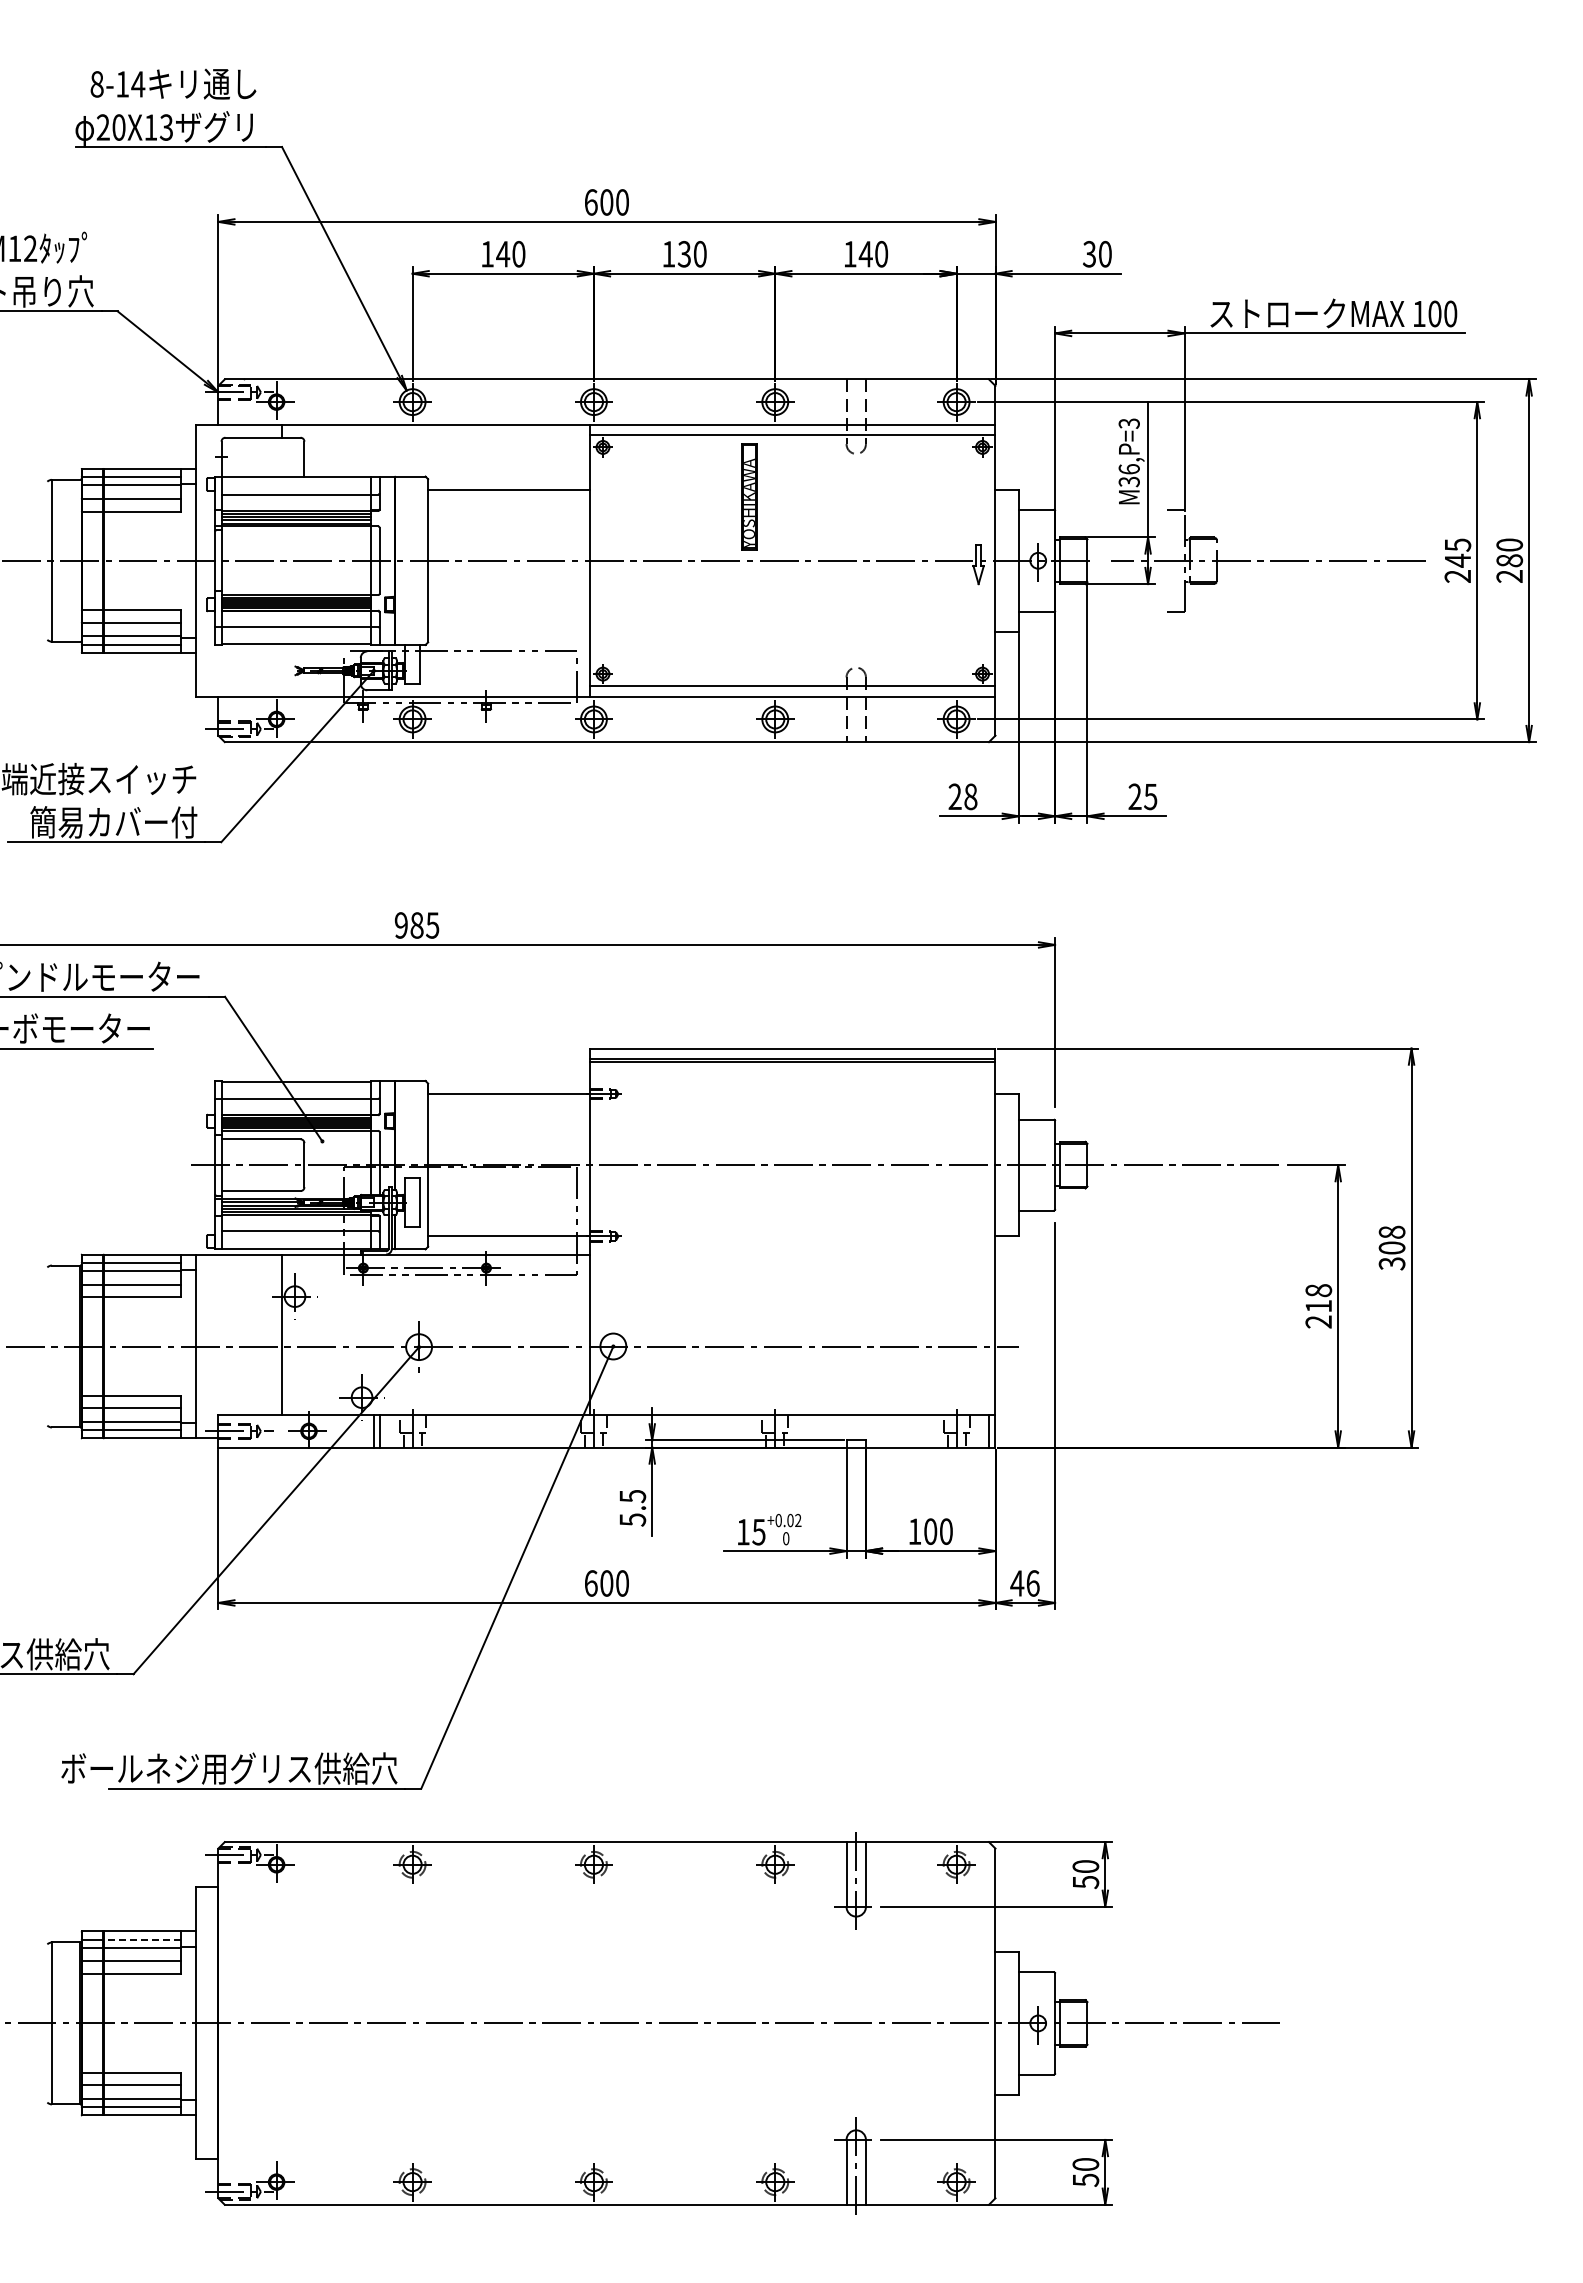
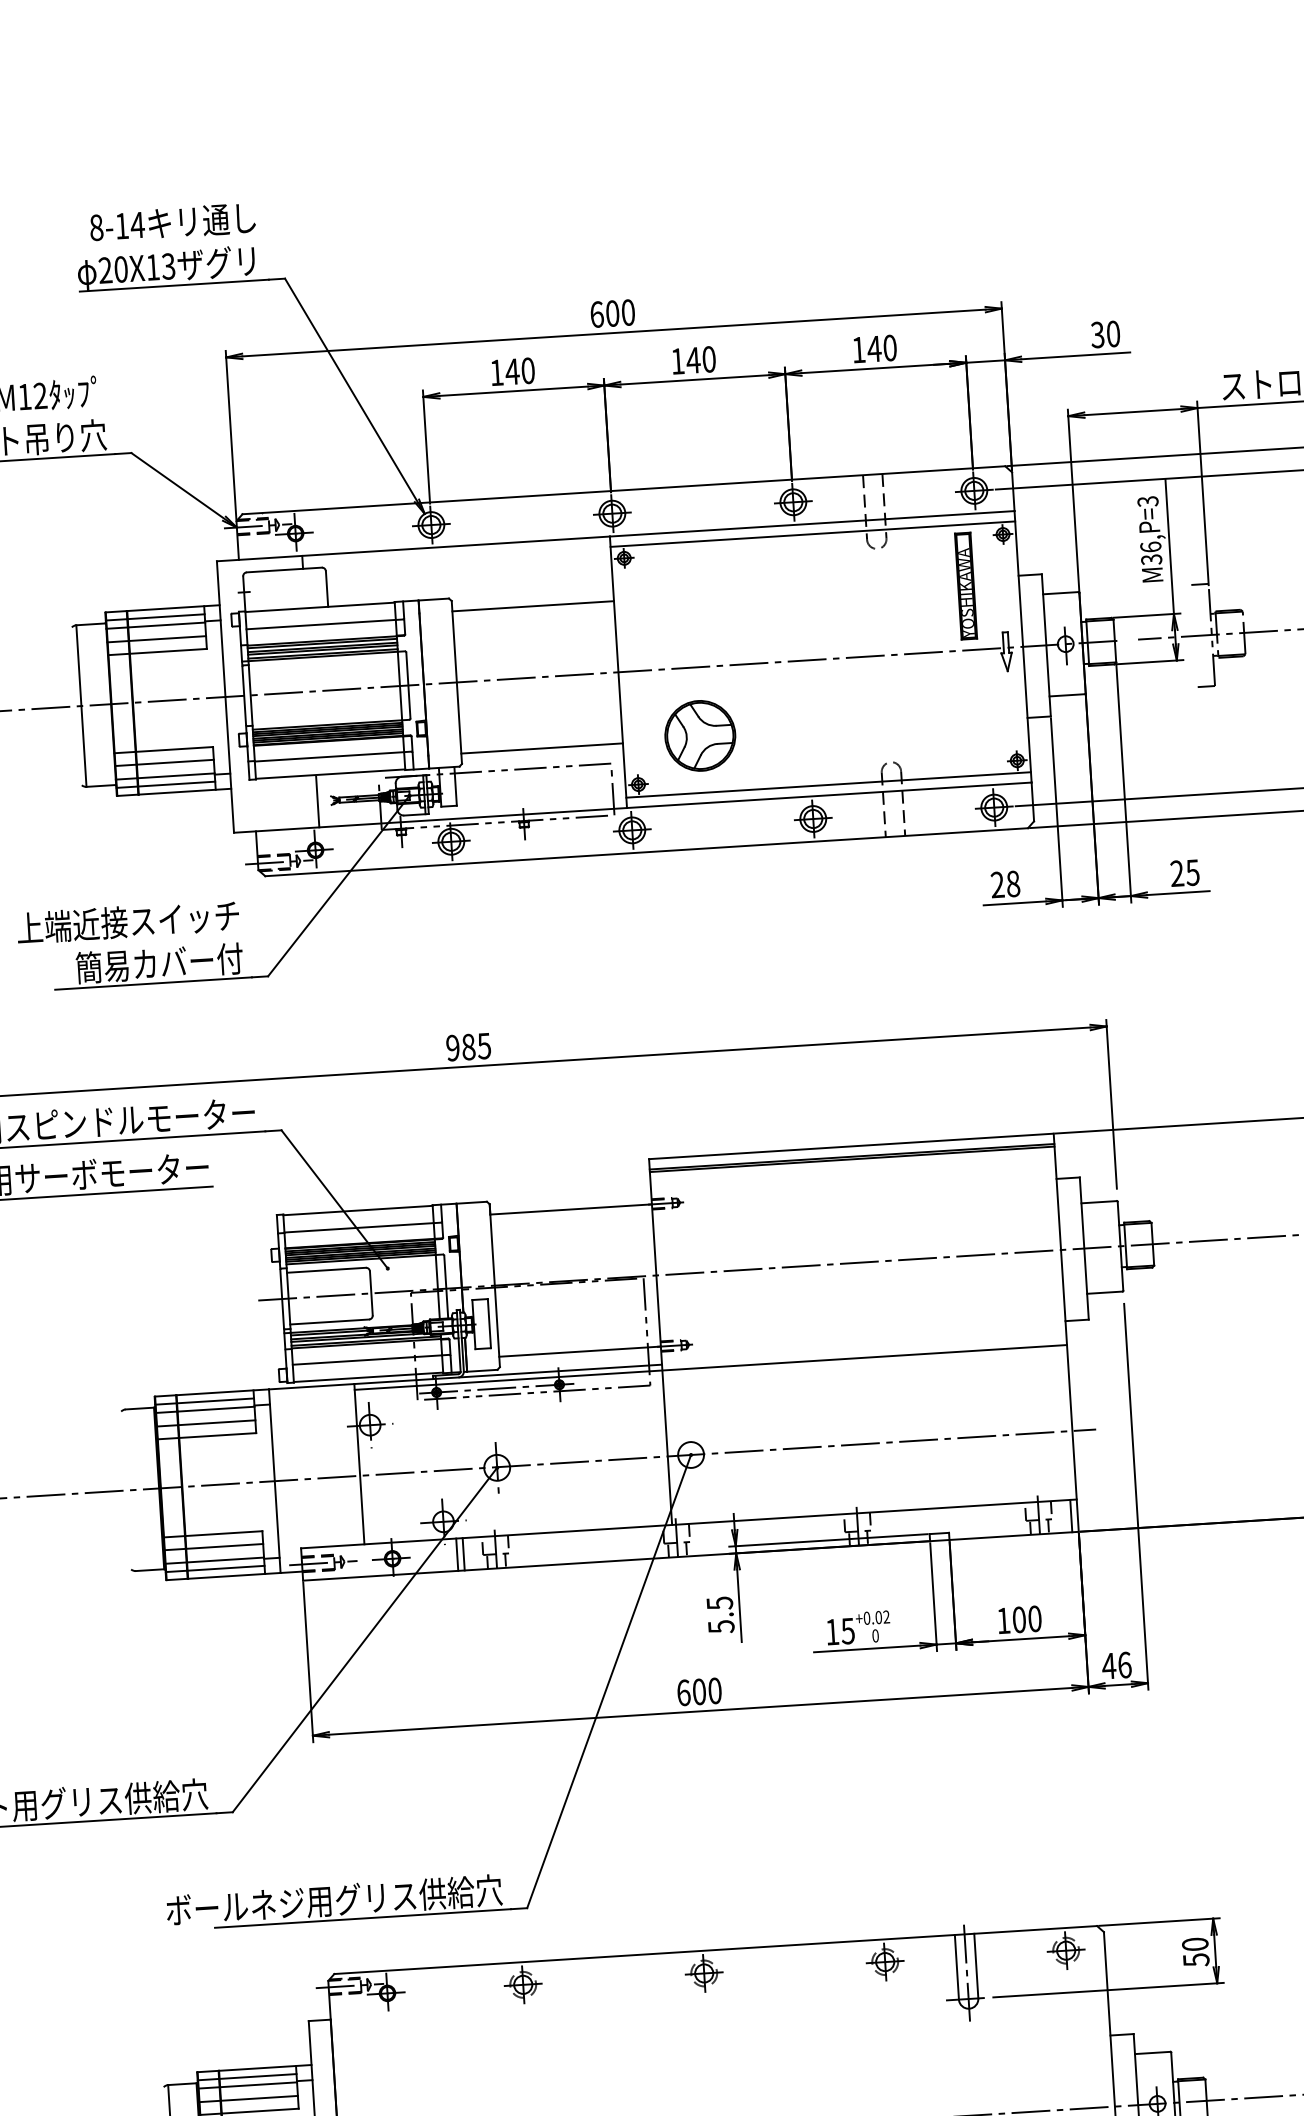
text: (684, 253) -> (693, 359), 130 -> 140
part: (749, 496) -> (966, 586), moved
part: (667, 629) -> (700, 736), added
line: (509, 632) -> (542, 748), added
line: (281, 671) -> (317, 802), added
line: (638, 1260) -> (710, 1367), added
line: (142, 1939) -> (258, 2076), dashed -> solid

